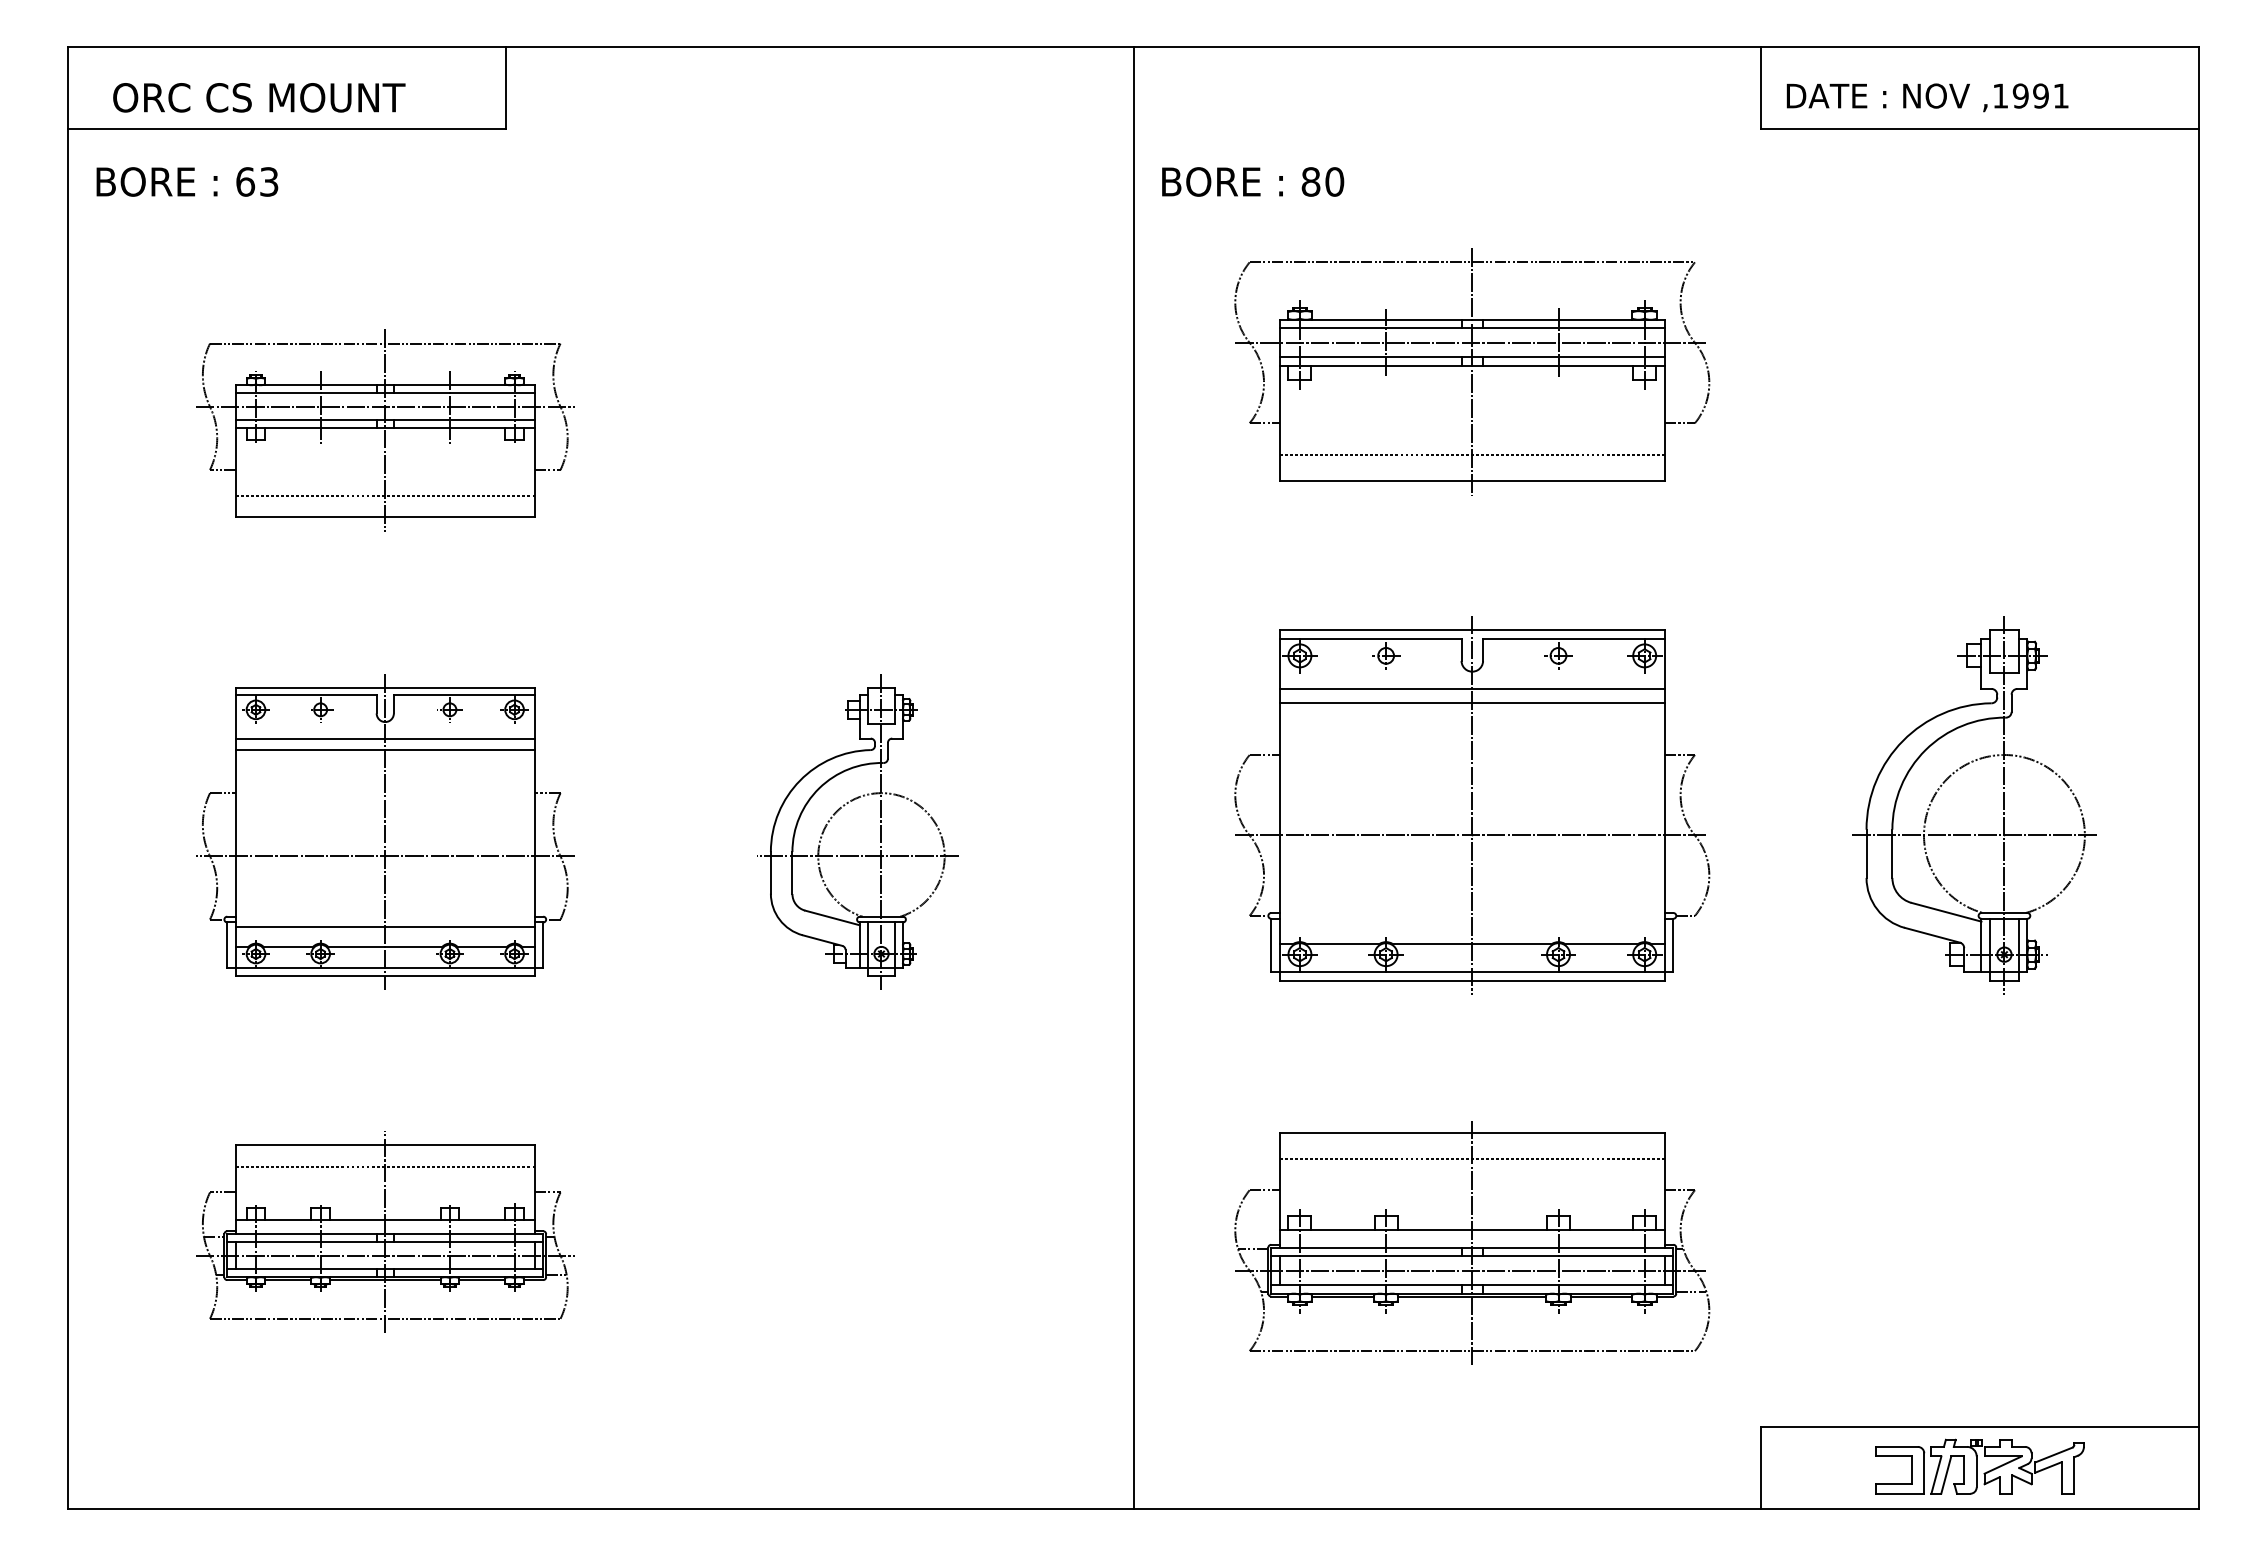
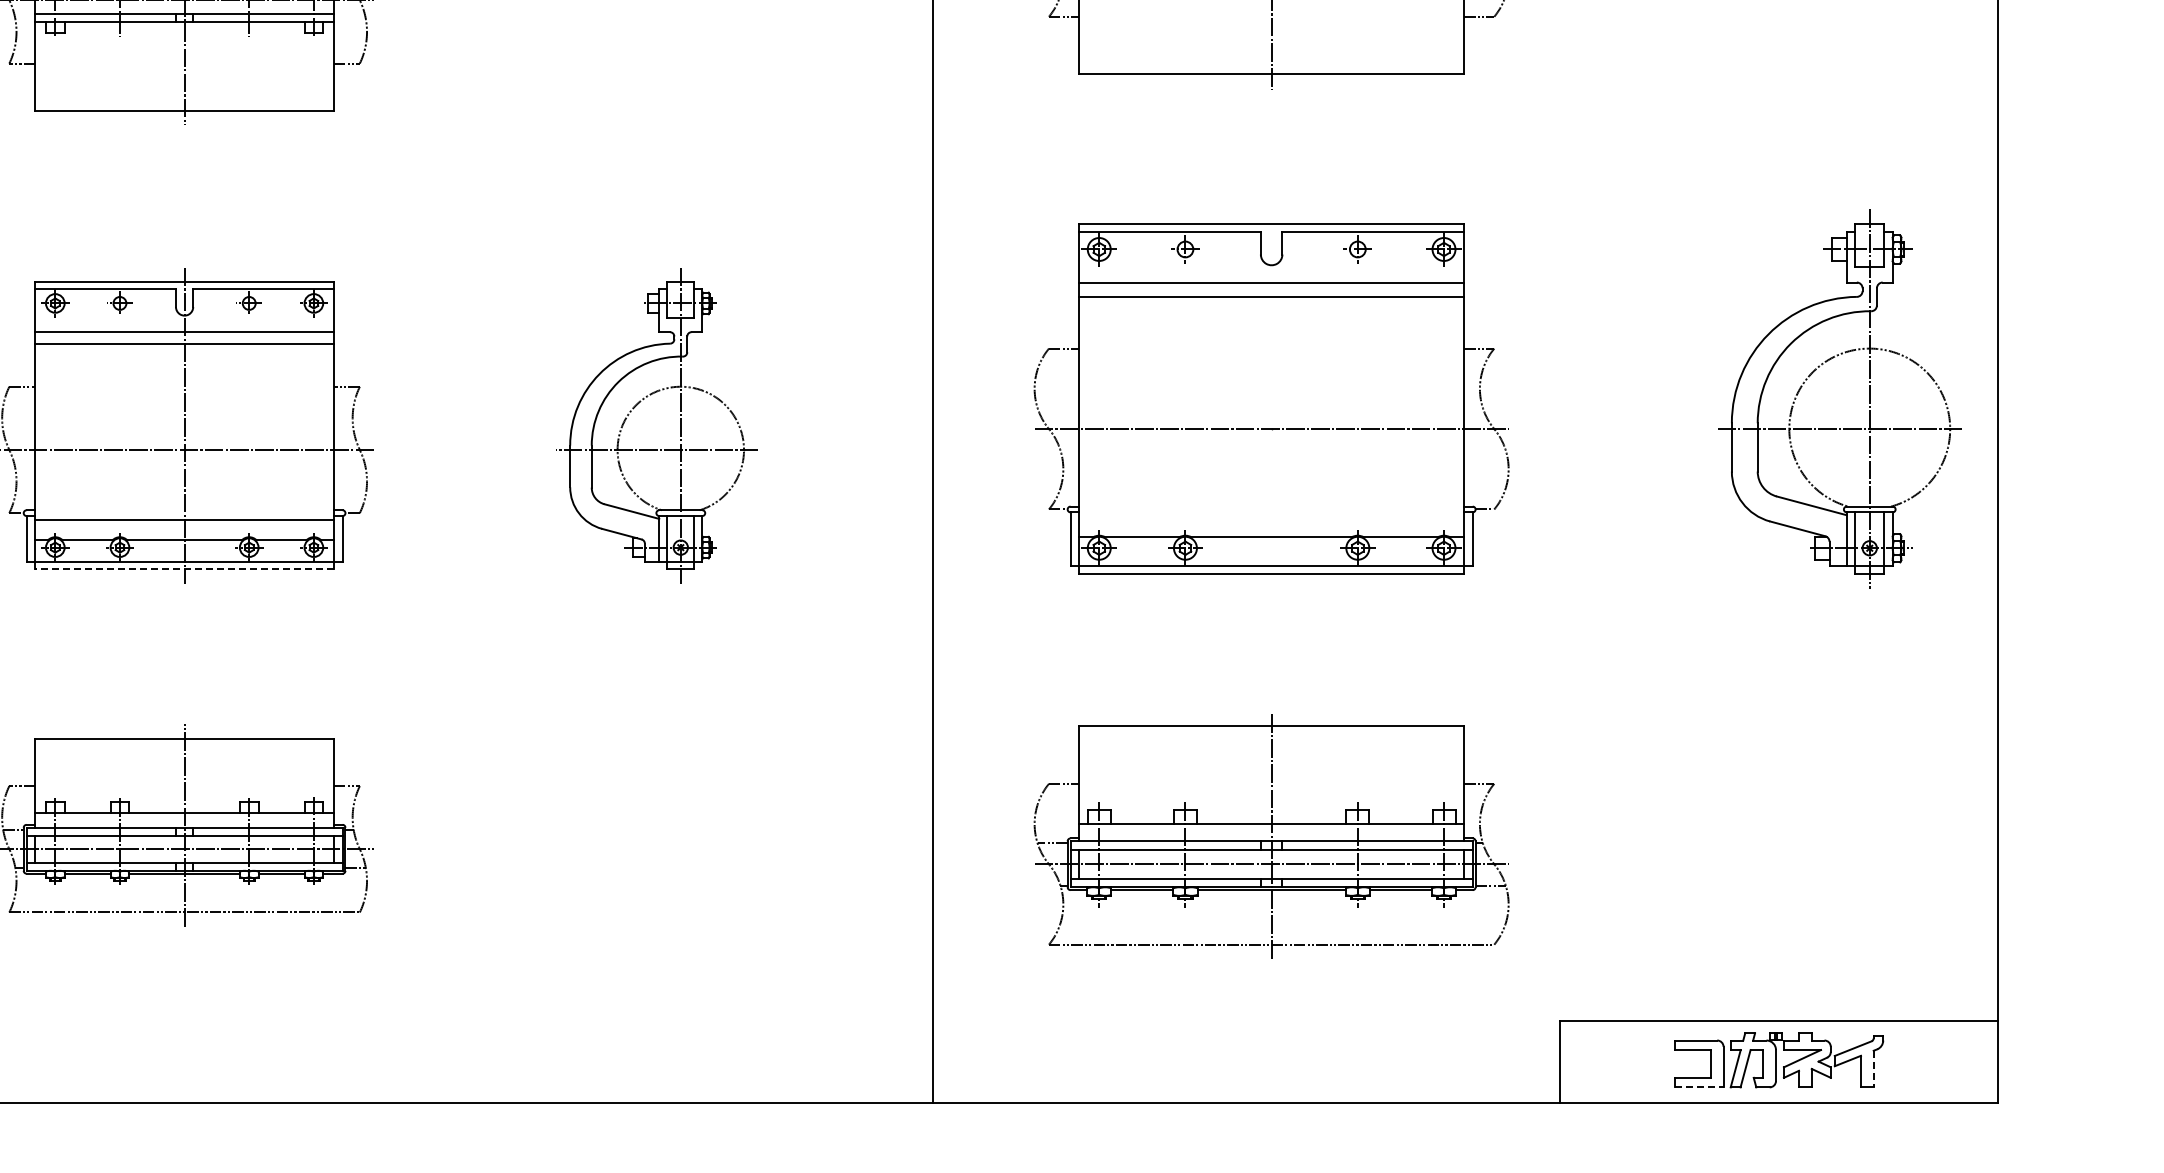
line: (1471, 454) -> (1270, 48), removed
line: (384, 495) -> (183, 89), removed
line: (1472, 804) -> (1271, 398), removed
part: (2003, 805) -> (1868, 399), moved
line: (384, 975) -> (183, 569), solid -> dashed
line: (1471, 1158) -> (1270, 752), removed
line: (384, 1166) -> (183, 760), removed
line: (2074, 1475) -> (1873, 1069), solid -> dashed
line: (1900, 1493) -> (1699, 1087), solid -> dashed

